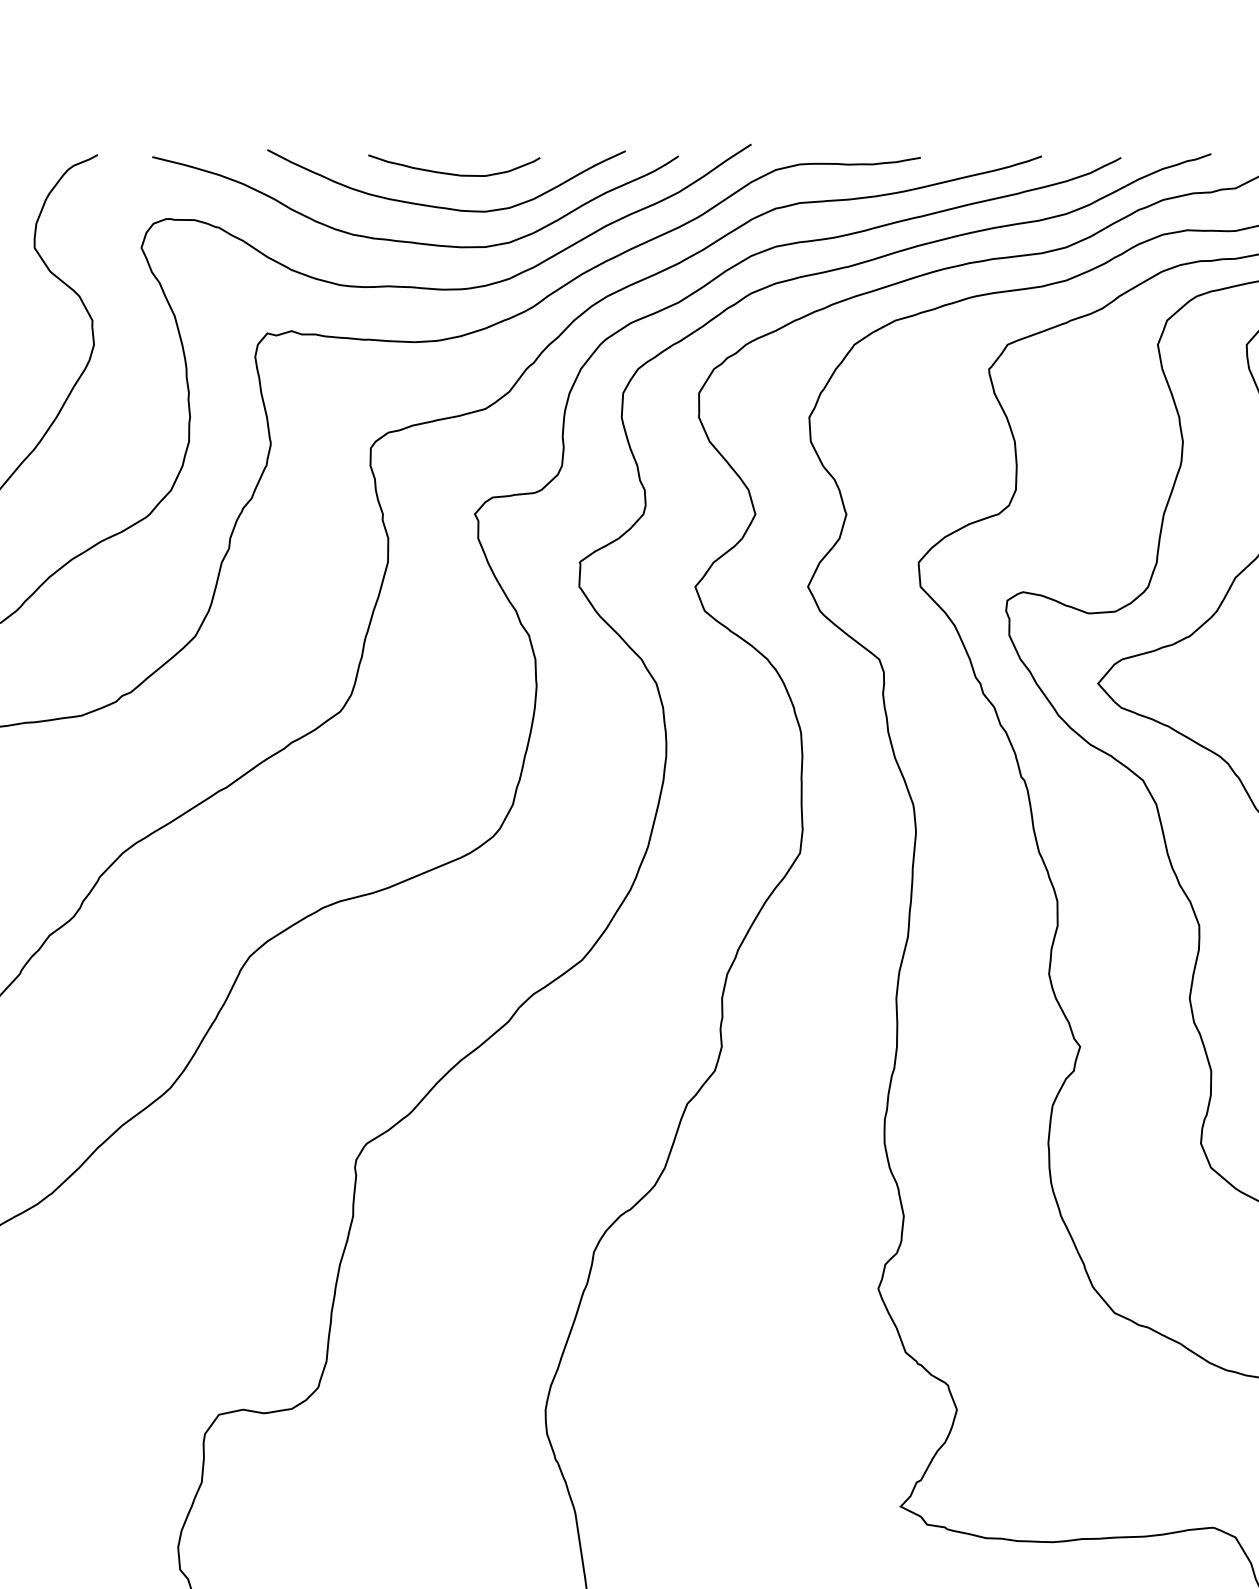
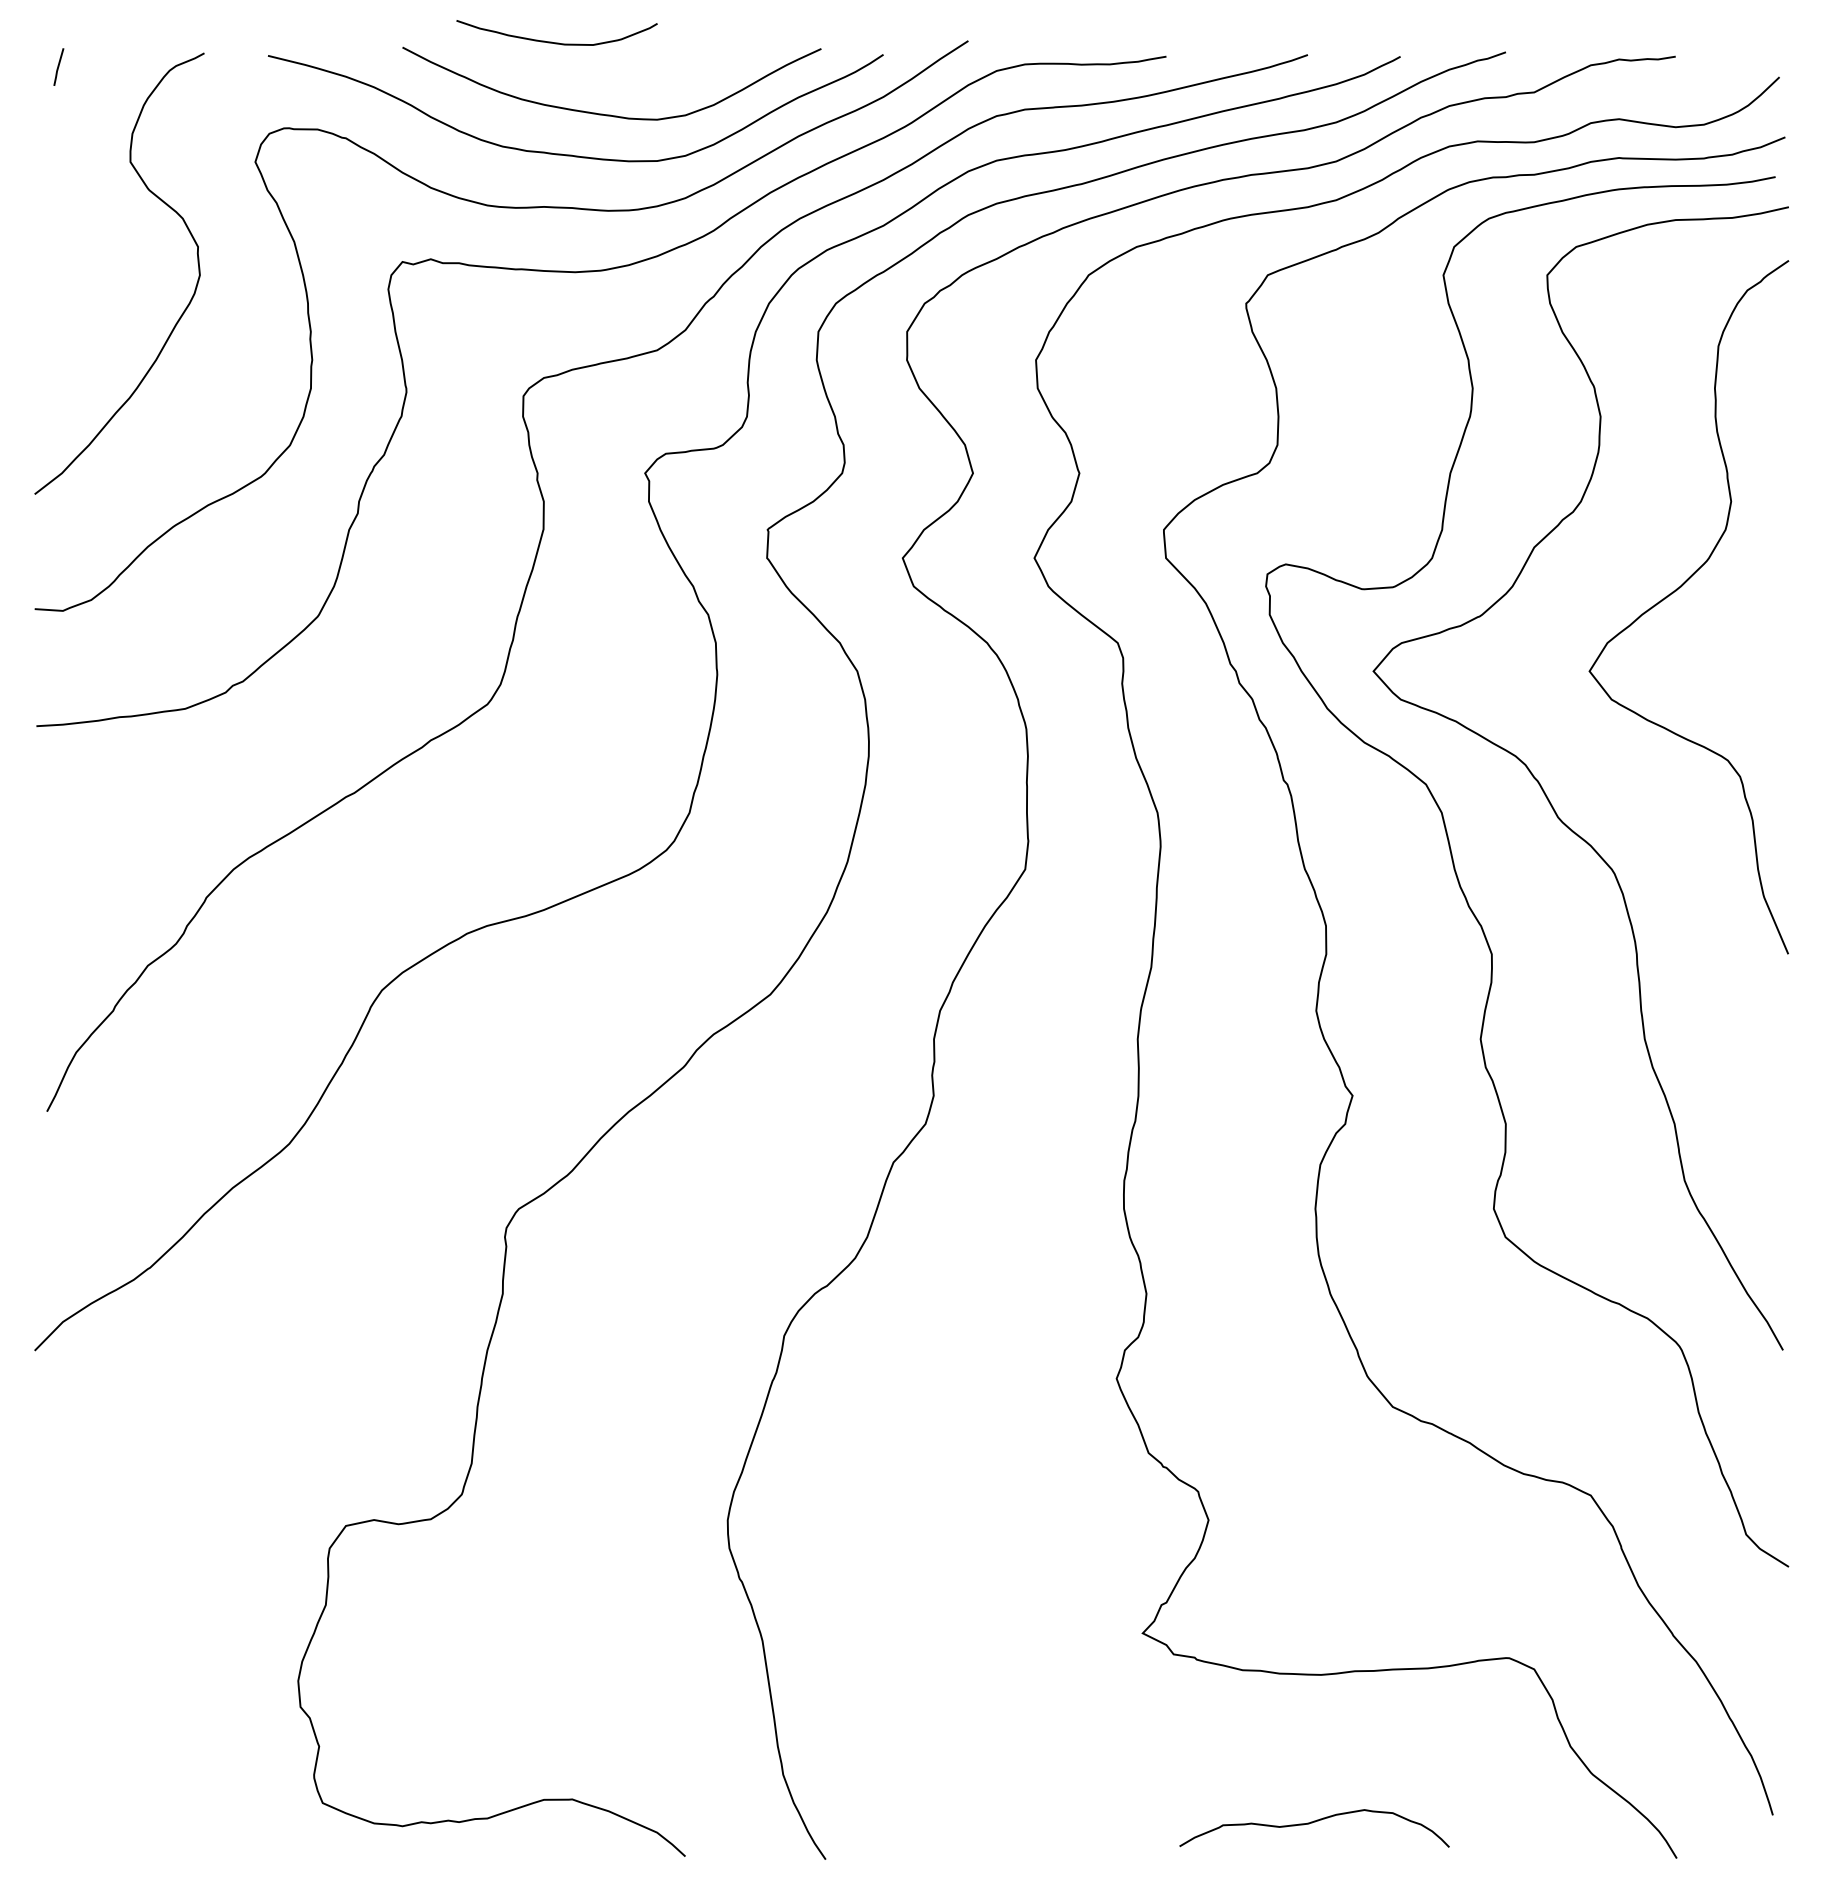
curve: (453, 173) -> (556, 42), moved

